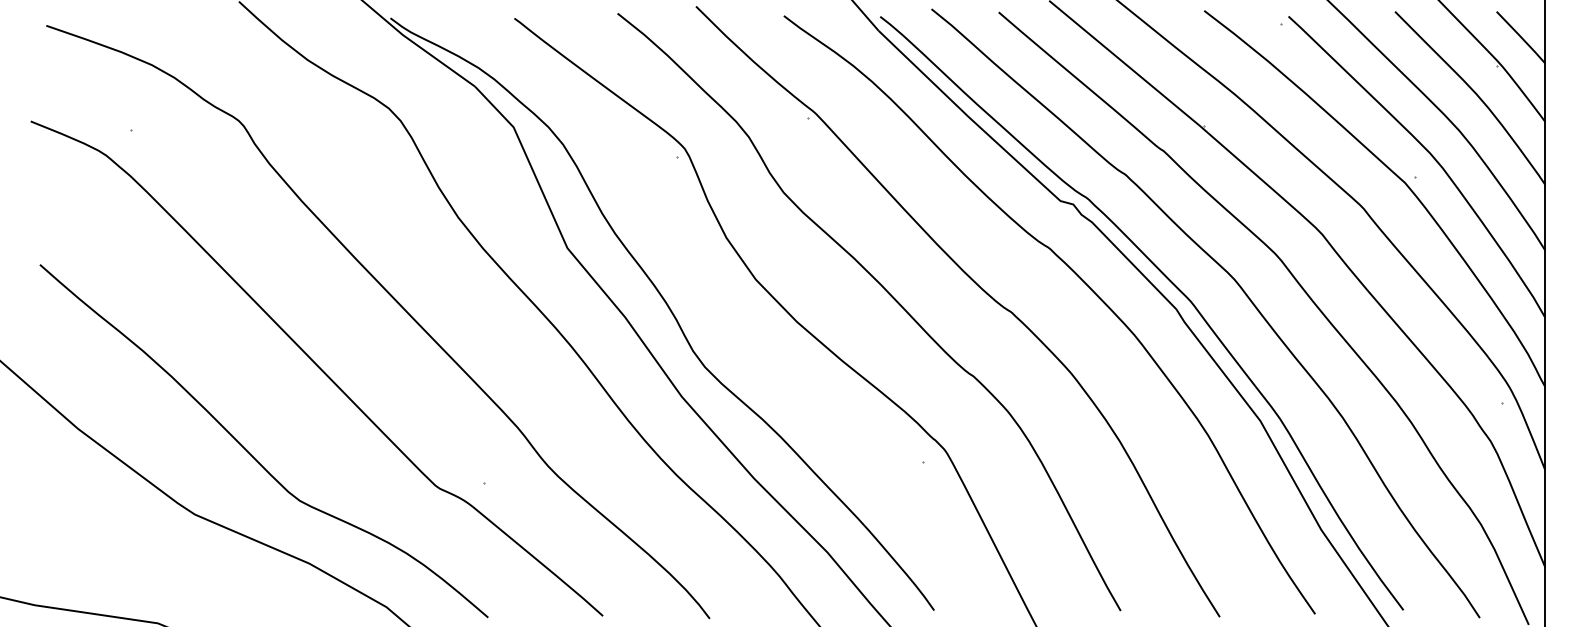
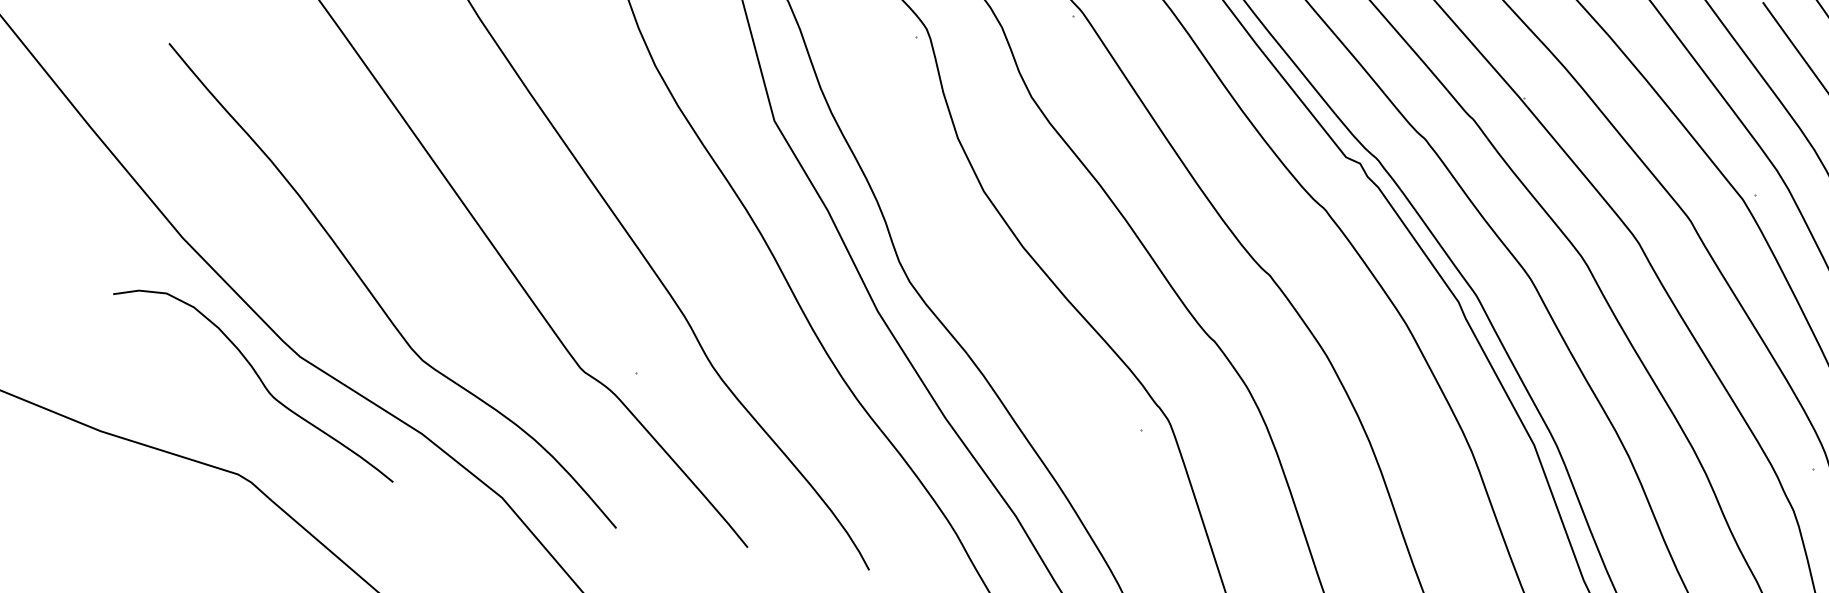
curve: (162, 539) -> (258, 379), added

